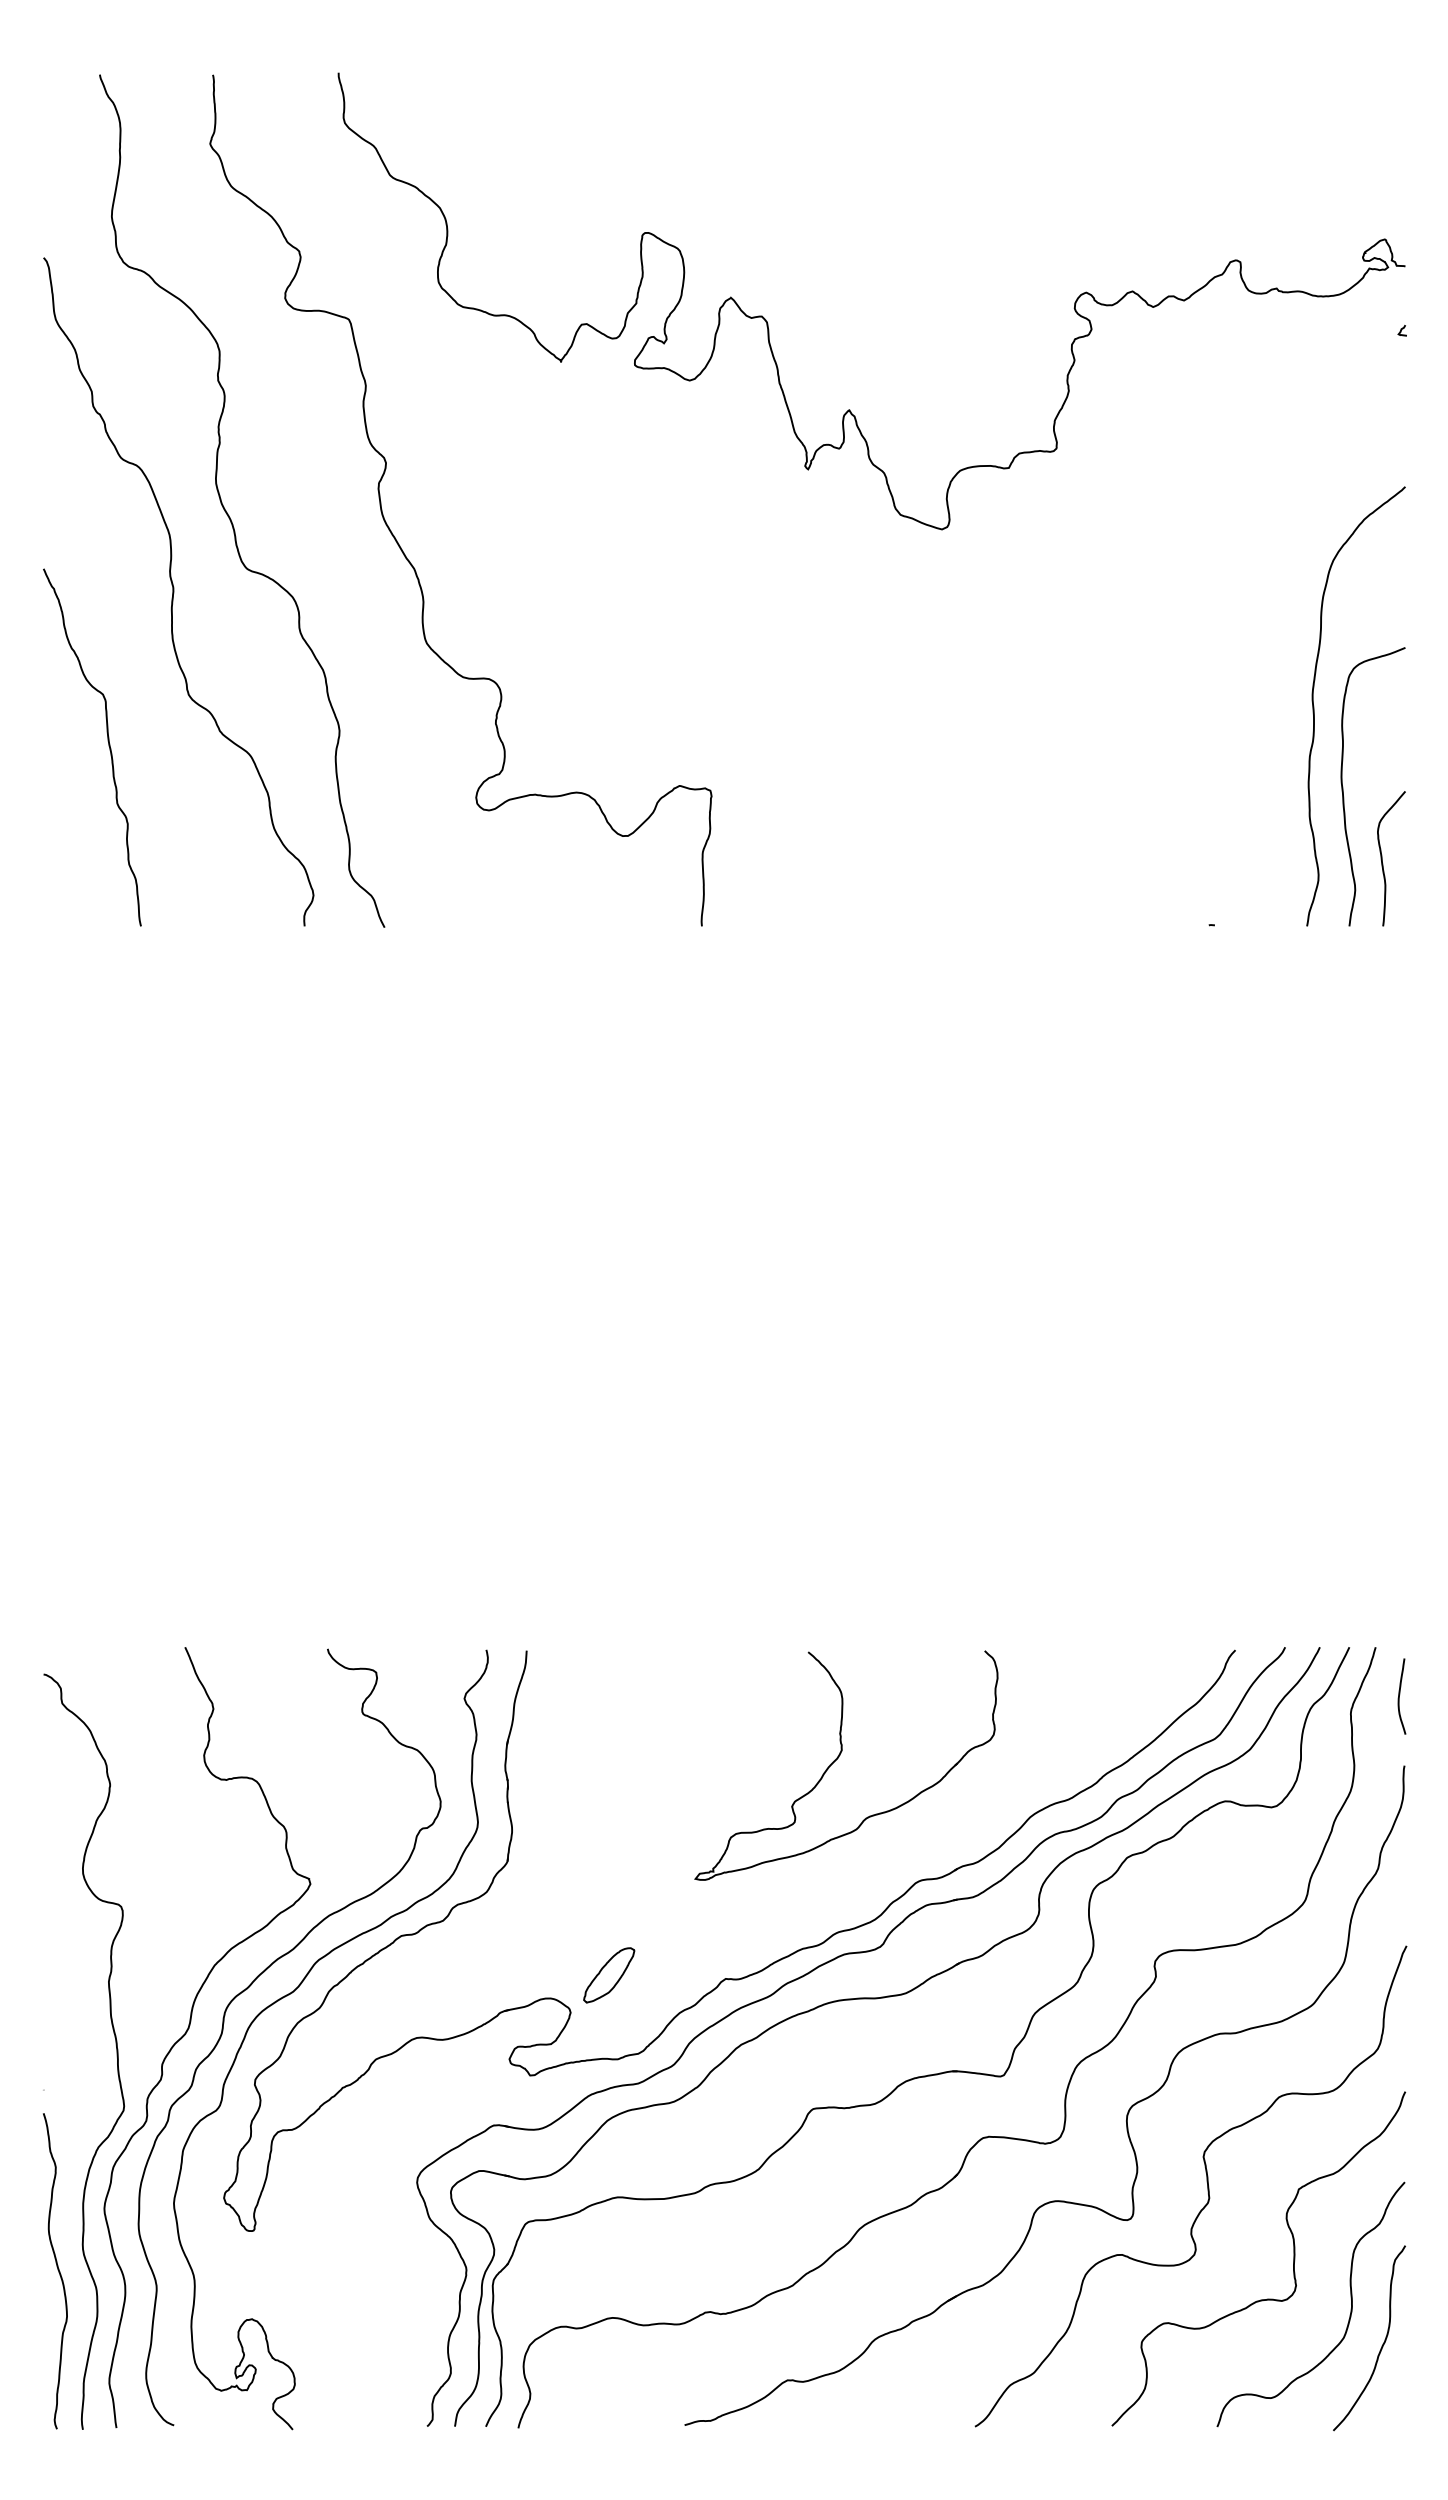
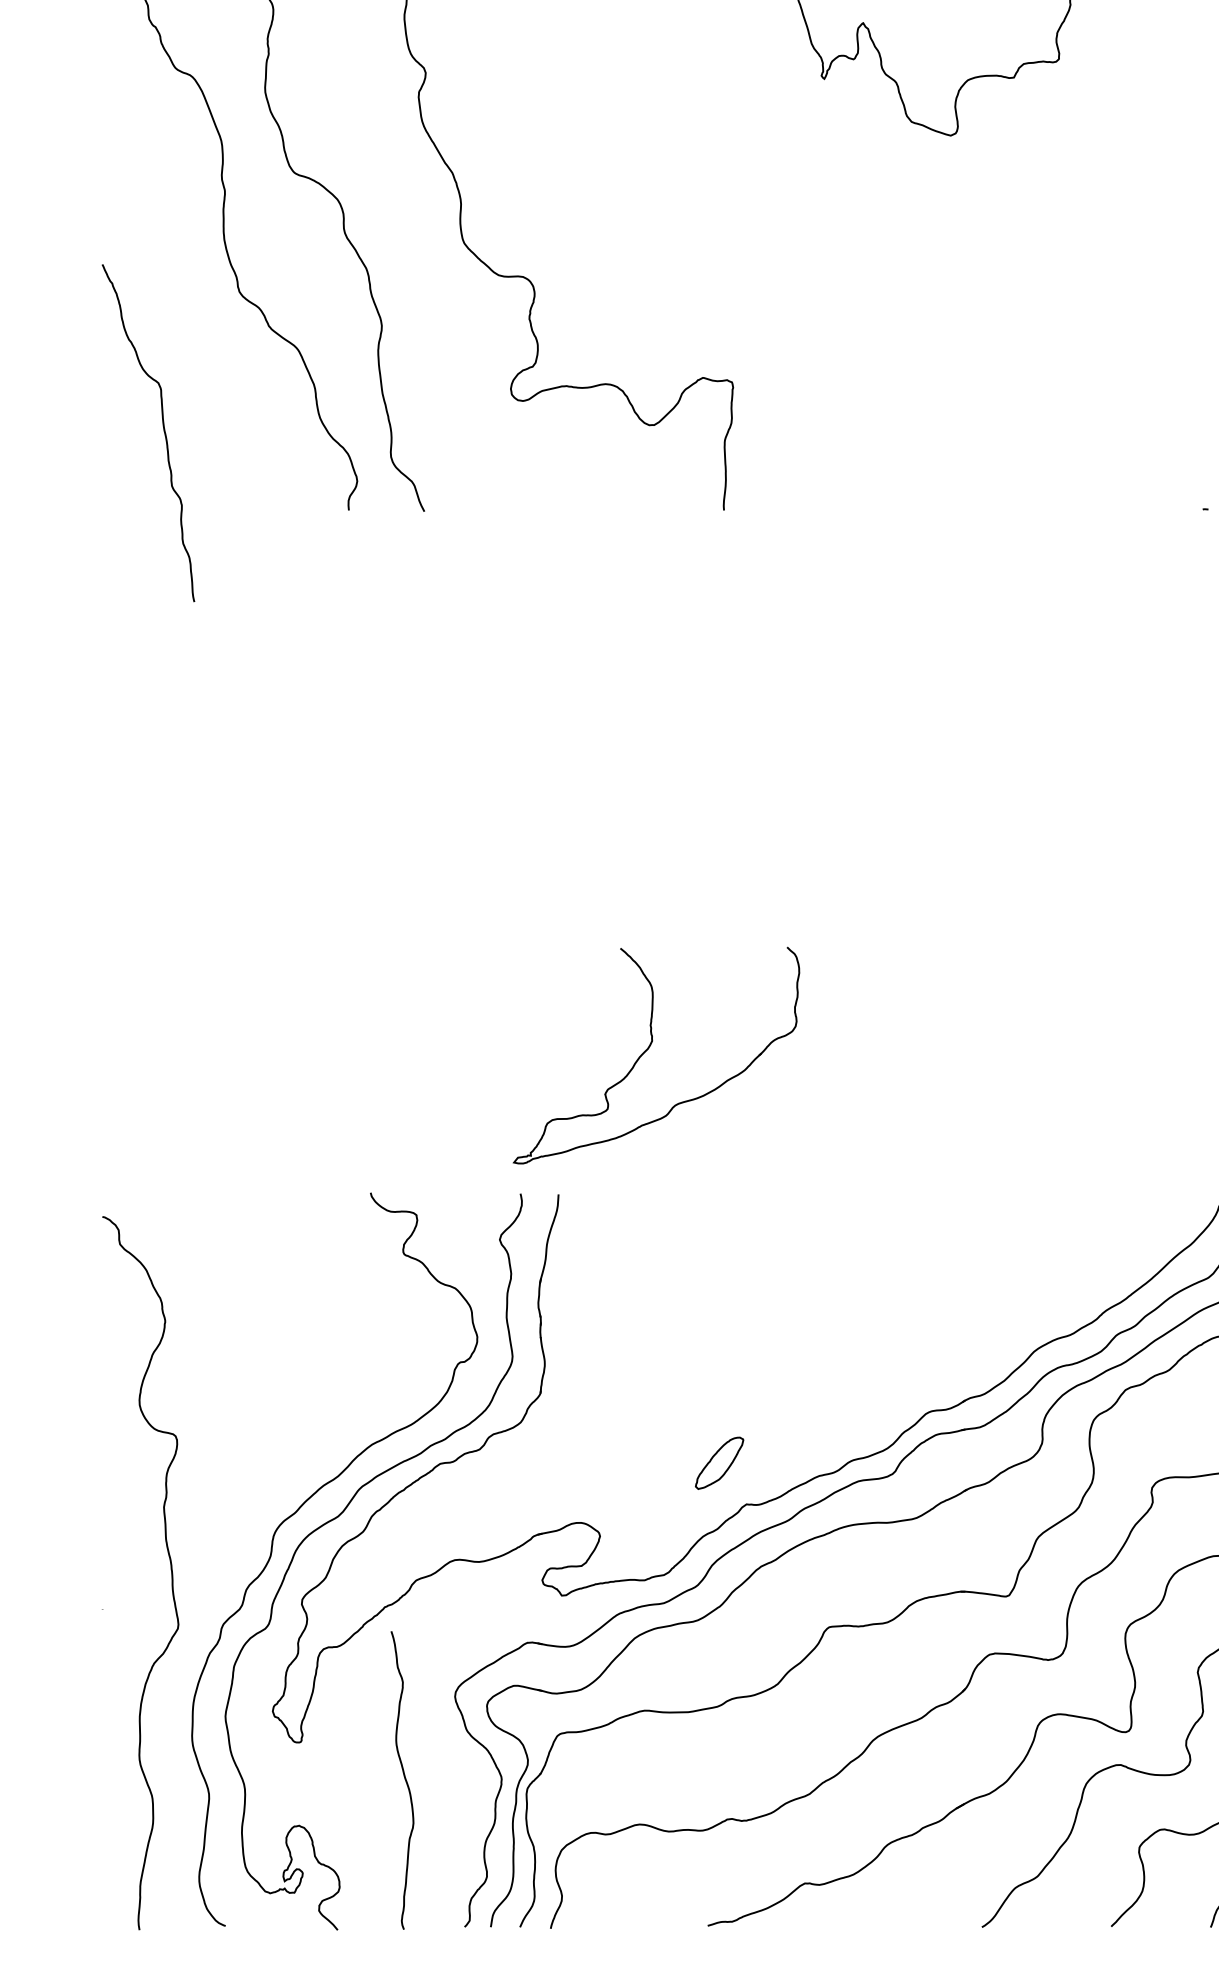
curve: (108, 746) -> (163, 432), moved
part: (839, 1757) -> (649, 1047), moved
part: (609, 1975) -> (719, 1463), moved
curve: (189, 2028) -> (240, 1551), removed
curve: (57, 2270) -> (404, 1779), moved

